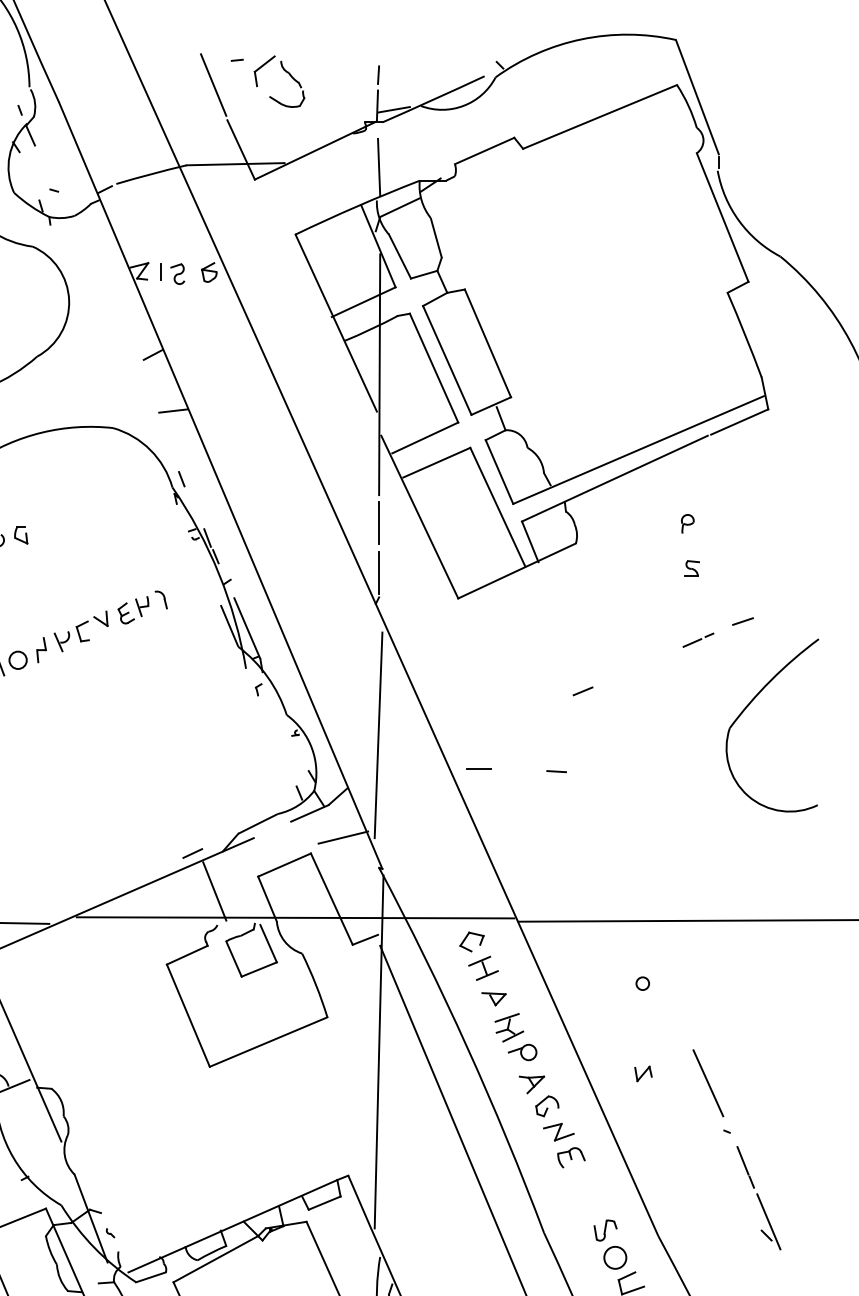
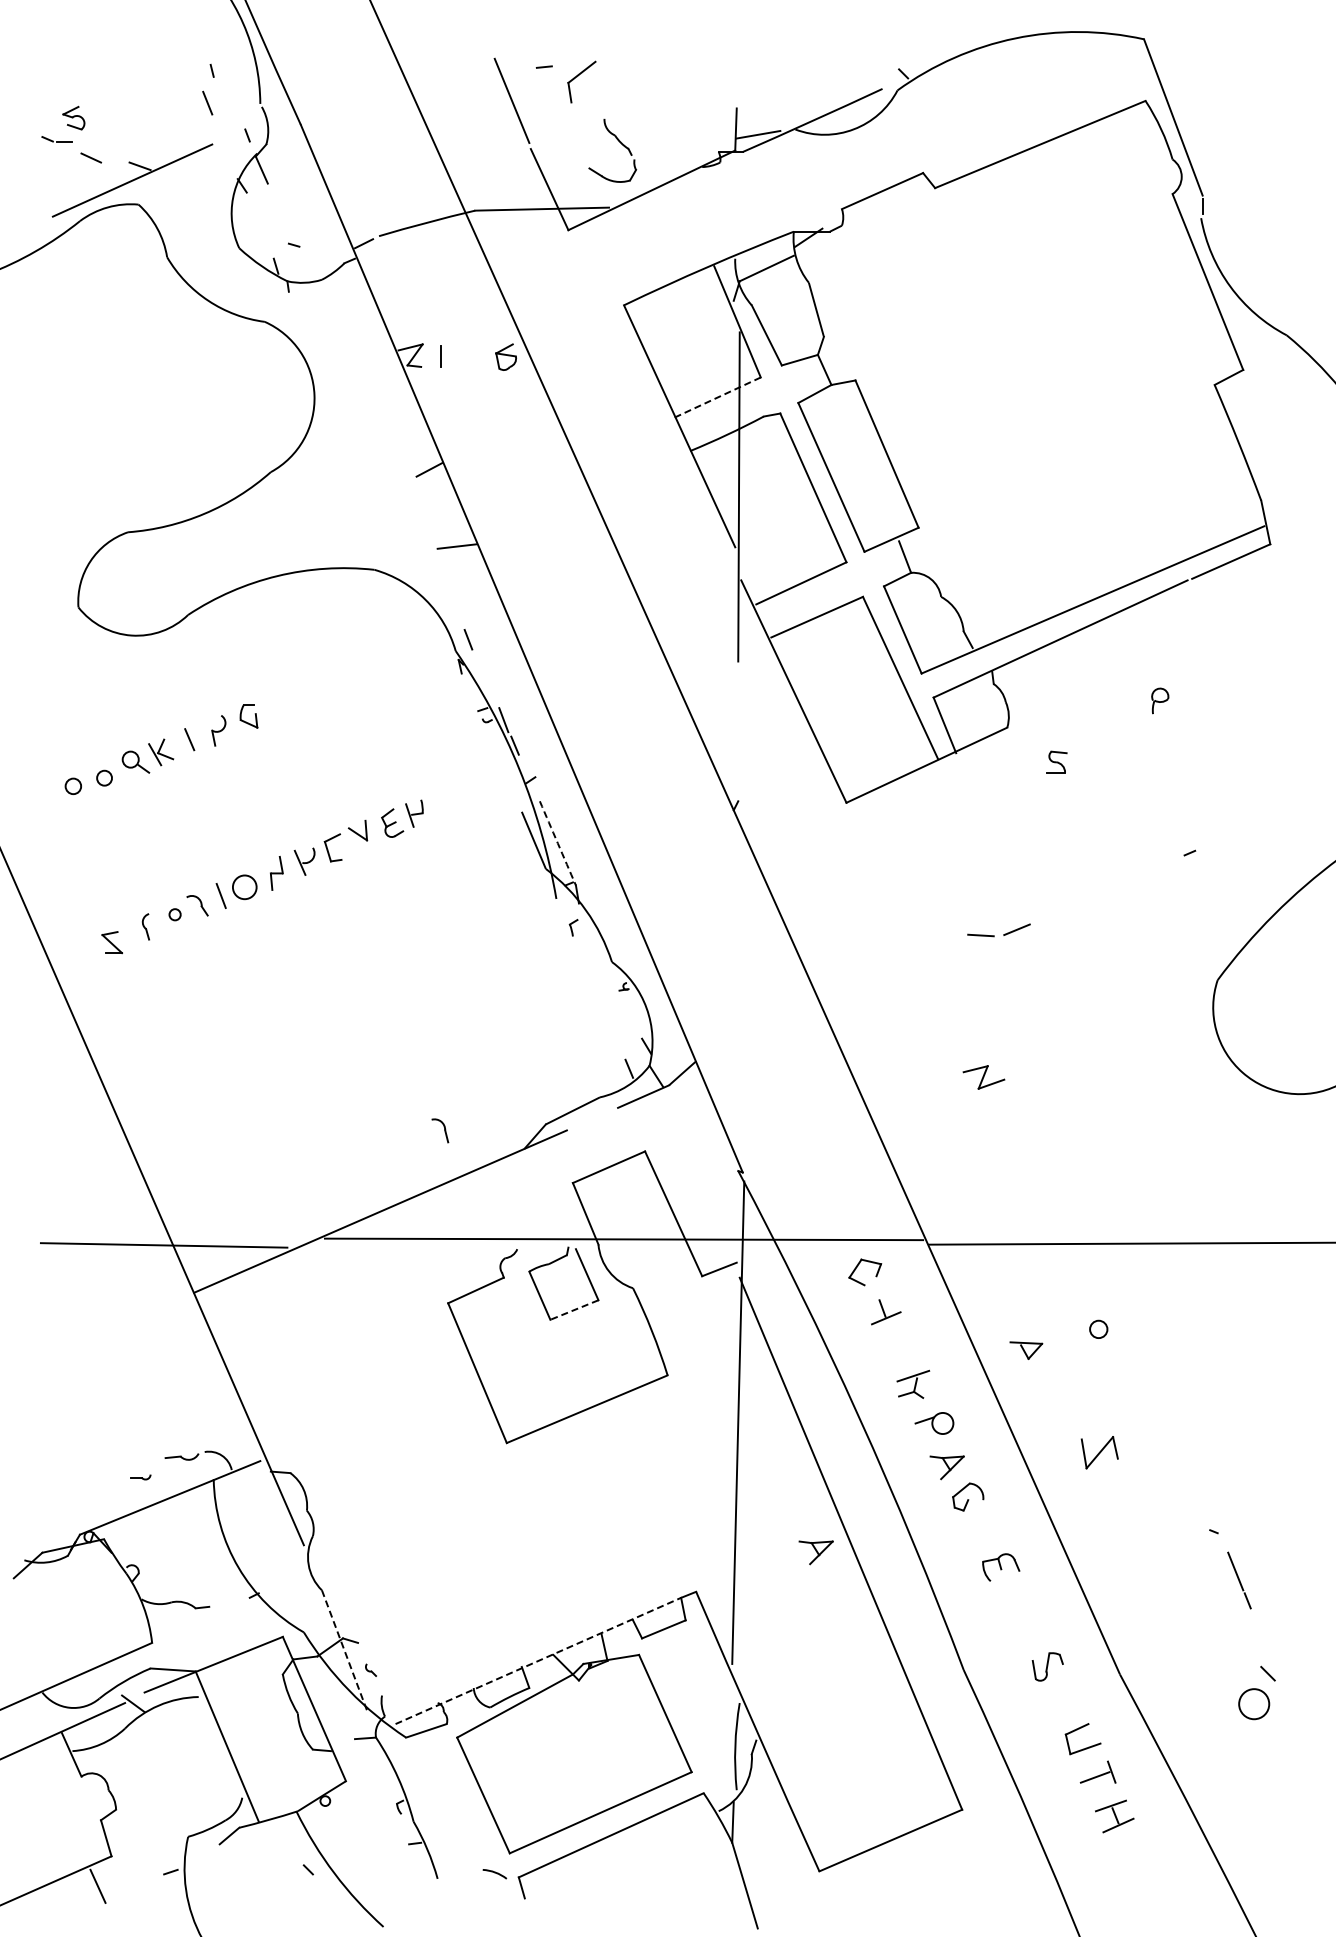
line: (378, 75) -> (737, 87), removed
part: (292, 78) -> (619, 142), moved
line: (378, 167) -> (737, 213), removed
part: (177, 274) -> (462, 359), removed
line: (363, 302) -> (716, 397), solid -> dashed
line: (379, 522) -> (738, 698), removed
part: (691, 568) -> (1056, 761), moved
line: (379, 572) -> (738, 767), removed
part: (161, 599) -> (440, 1130), moved
line: (742, 620) -> (1235, 833), removed
arc: (246, 628) -> (557, 843), solid -> dashed
line: (692, 642) -> (1166, 863), removed
line: (378, 735) -> (737, 989), removed
line: (478, 768) -> (874, 1035), removed
line: (556, 771) -> (980, 935), moved
line: (343, 837) -> (689, 1129), removed
line: (192, 853) -> (483, 1151), removed
line: (214, 891) -> (513, 1203), removed
line: (479, 961) -> (875, 1298), removed
line: (259, 969) -> (574, 1310), solid -> dashed
part: (494, 999) -> (1026, 1350), moved
line: (513, 1036) -> (921, 1401), removed
part: (643, 1073) -> (1099, 1452), size x1.6
line: (708, 1083) -> (1188, 1465), removed
part: (558, 1132) -> (983, 1077), moved
part: (435, 1146) -> (815, 1552), added
line: (91, 1218) -> (344, 1650), solid -> dashed
line: (768, 1221) -> (1270, 1654), removed
line: (232, 1225) -> (538, 1660), solid -> dashed
circle: (615, 1258) -> (1254, 1704), moved

